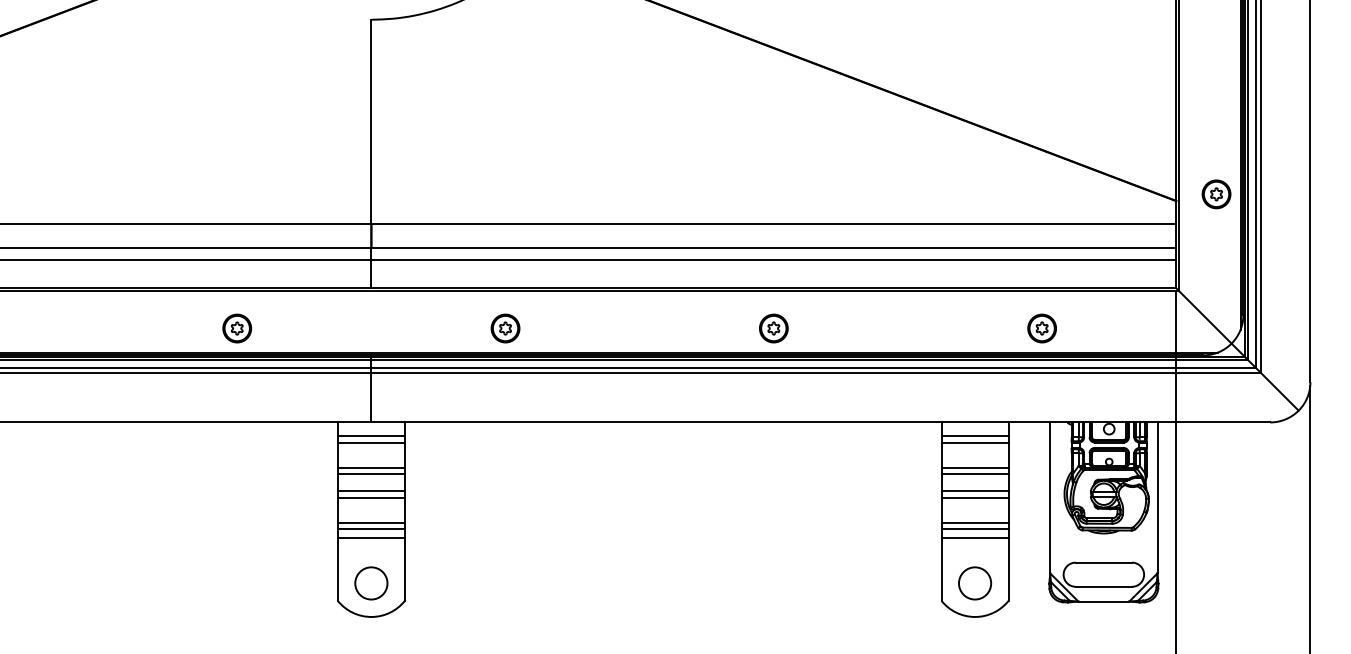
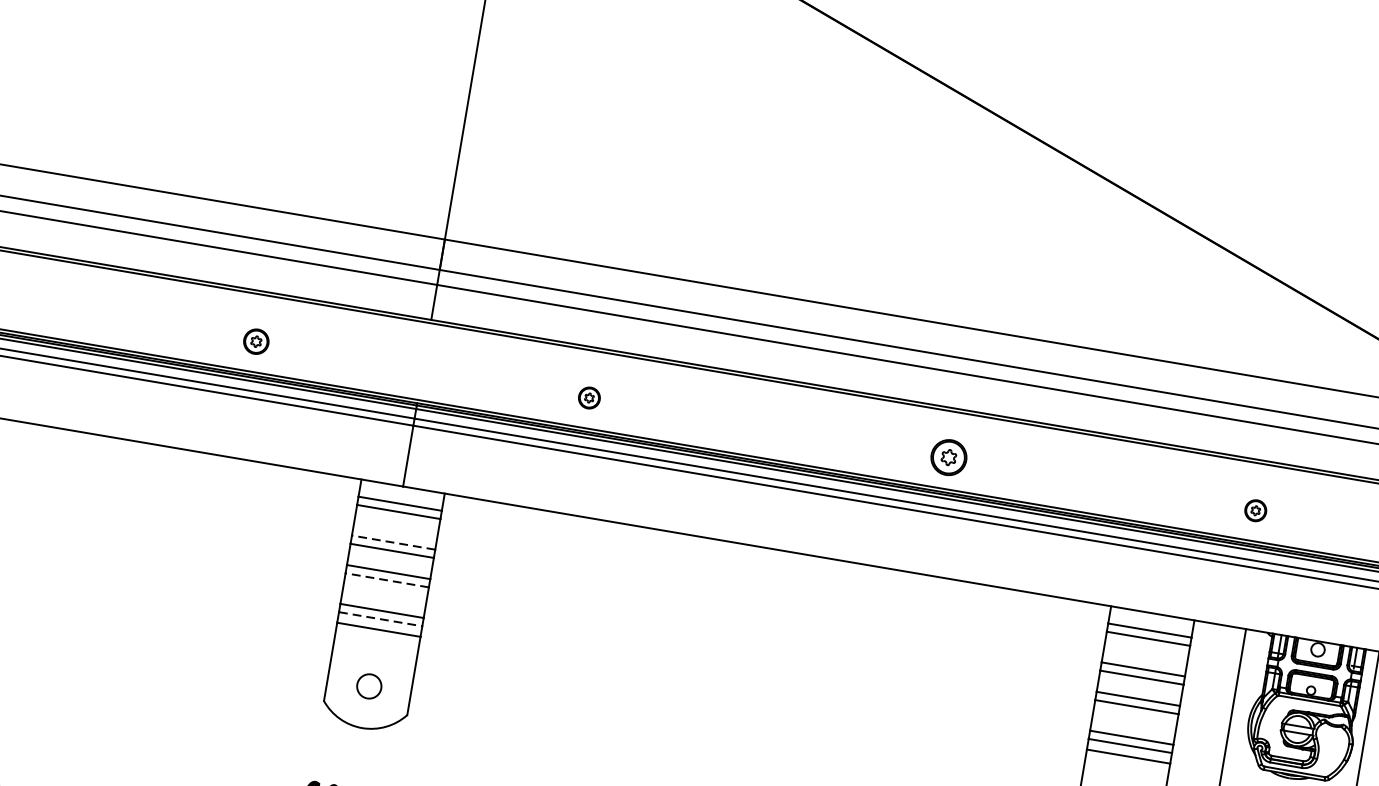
part: (237, 328) -> (256, 341), size x0.7
part: (505, 328) -> (589, 398), size x0.6
part: (773, 328) -> (948, 457), moved
part: (1041, 328) -> (1255, 510), size x0.6
line: (371, 467) -> (393, 542), solid -> dashed
line: (371, 497) -> (387, 579), solid -> dashed
line: (371, 529) -> (380, 619), solid -> dashed
circle: (371, 583) -> (369, 686), size x0.6

